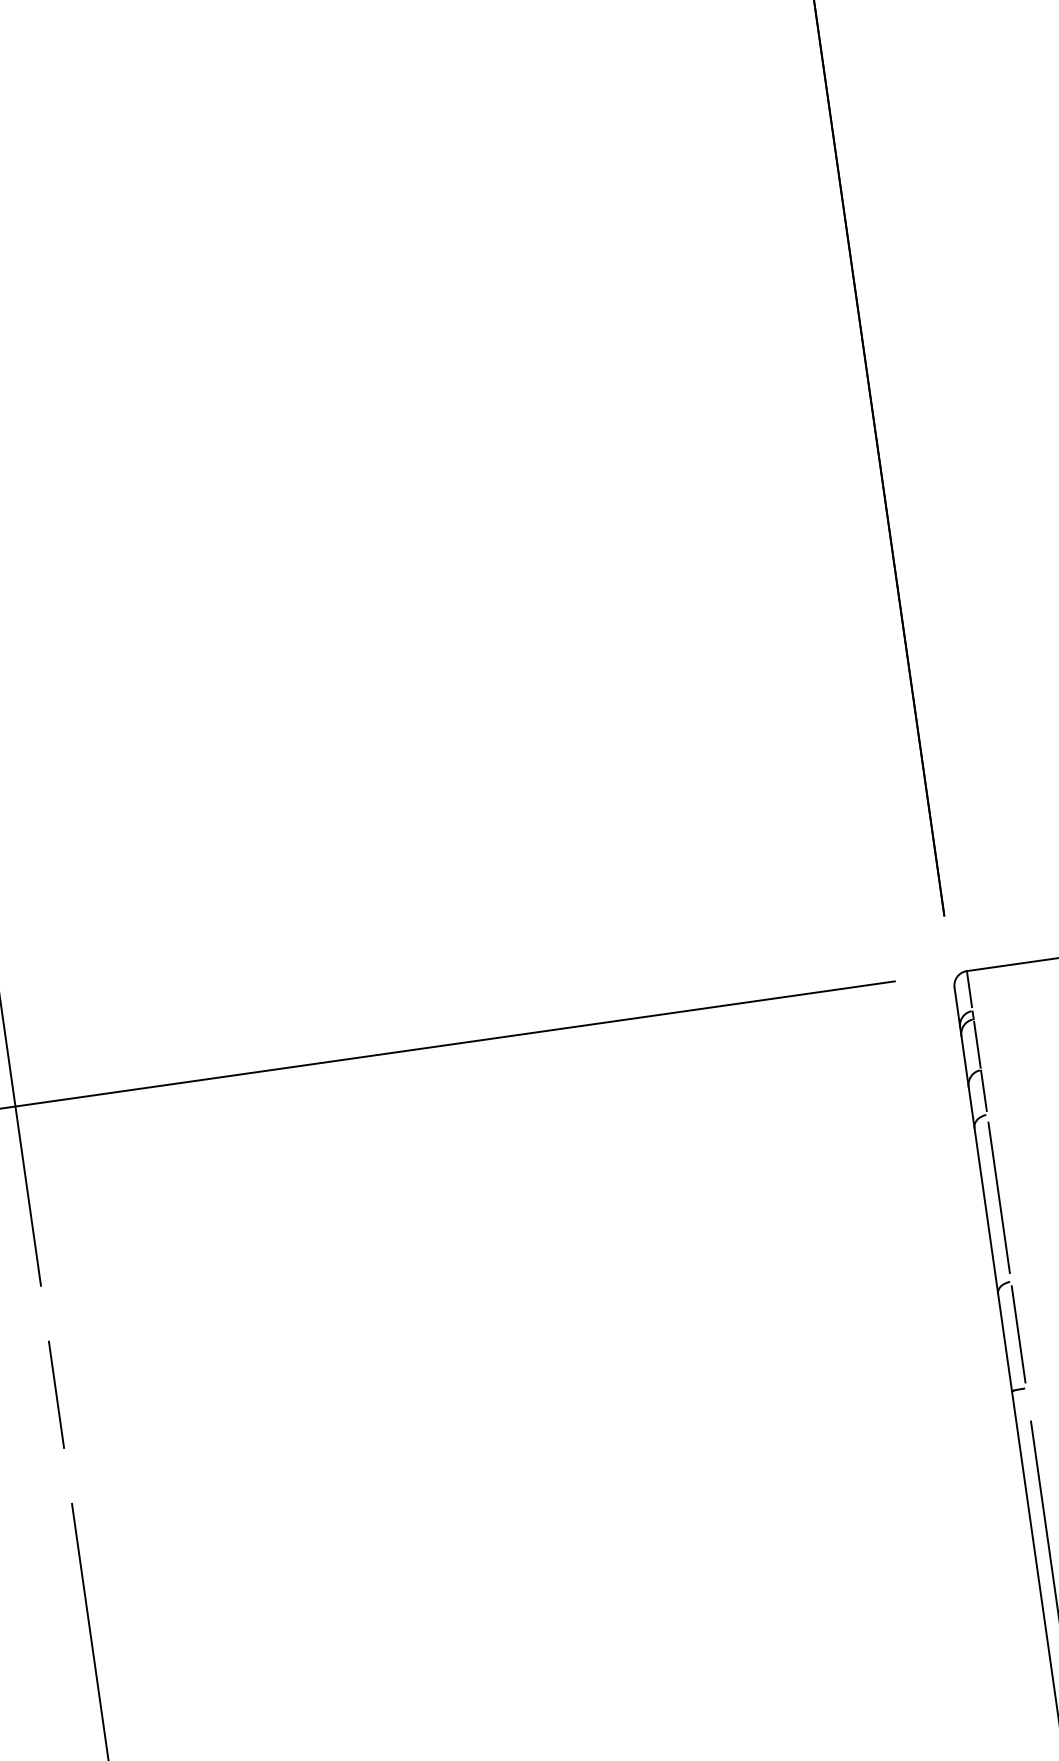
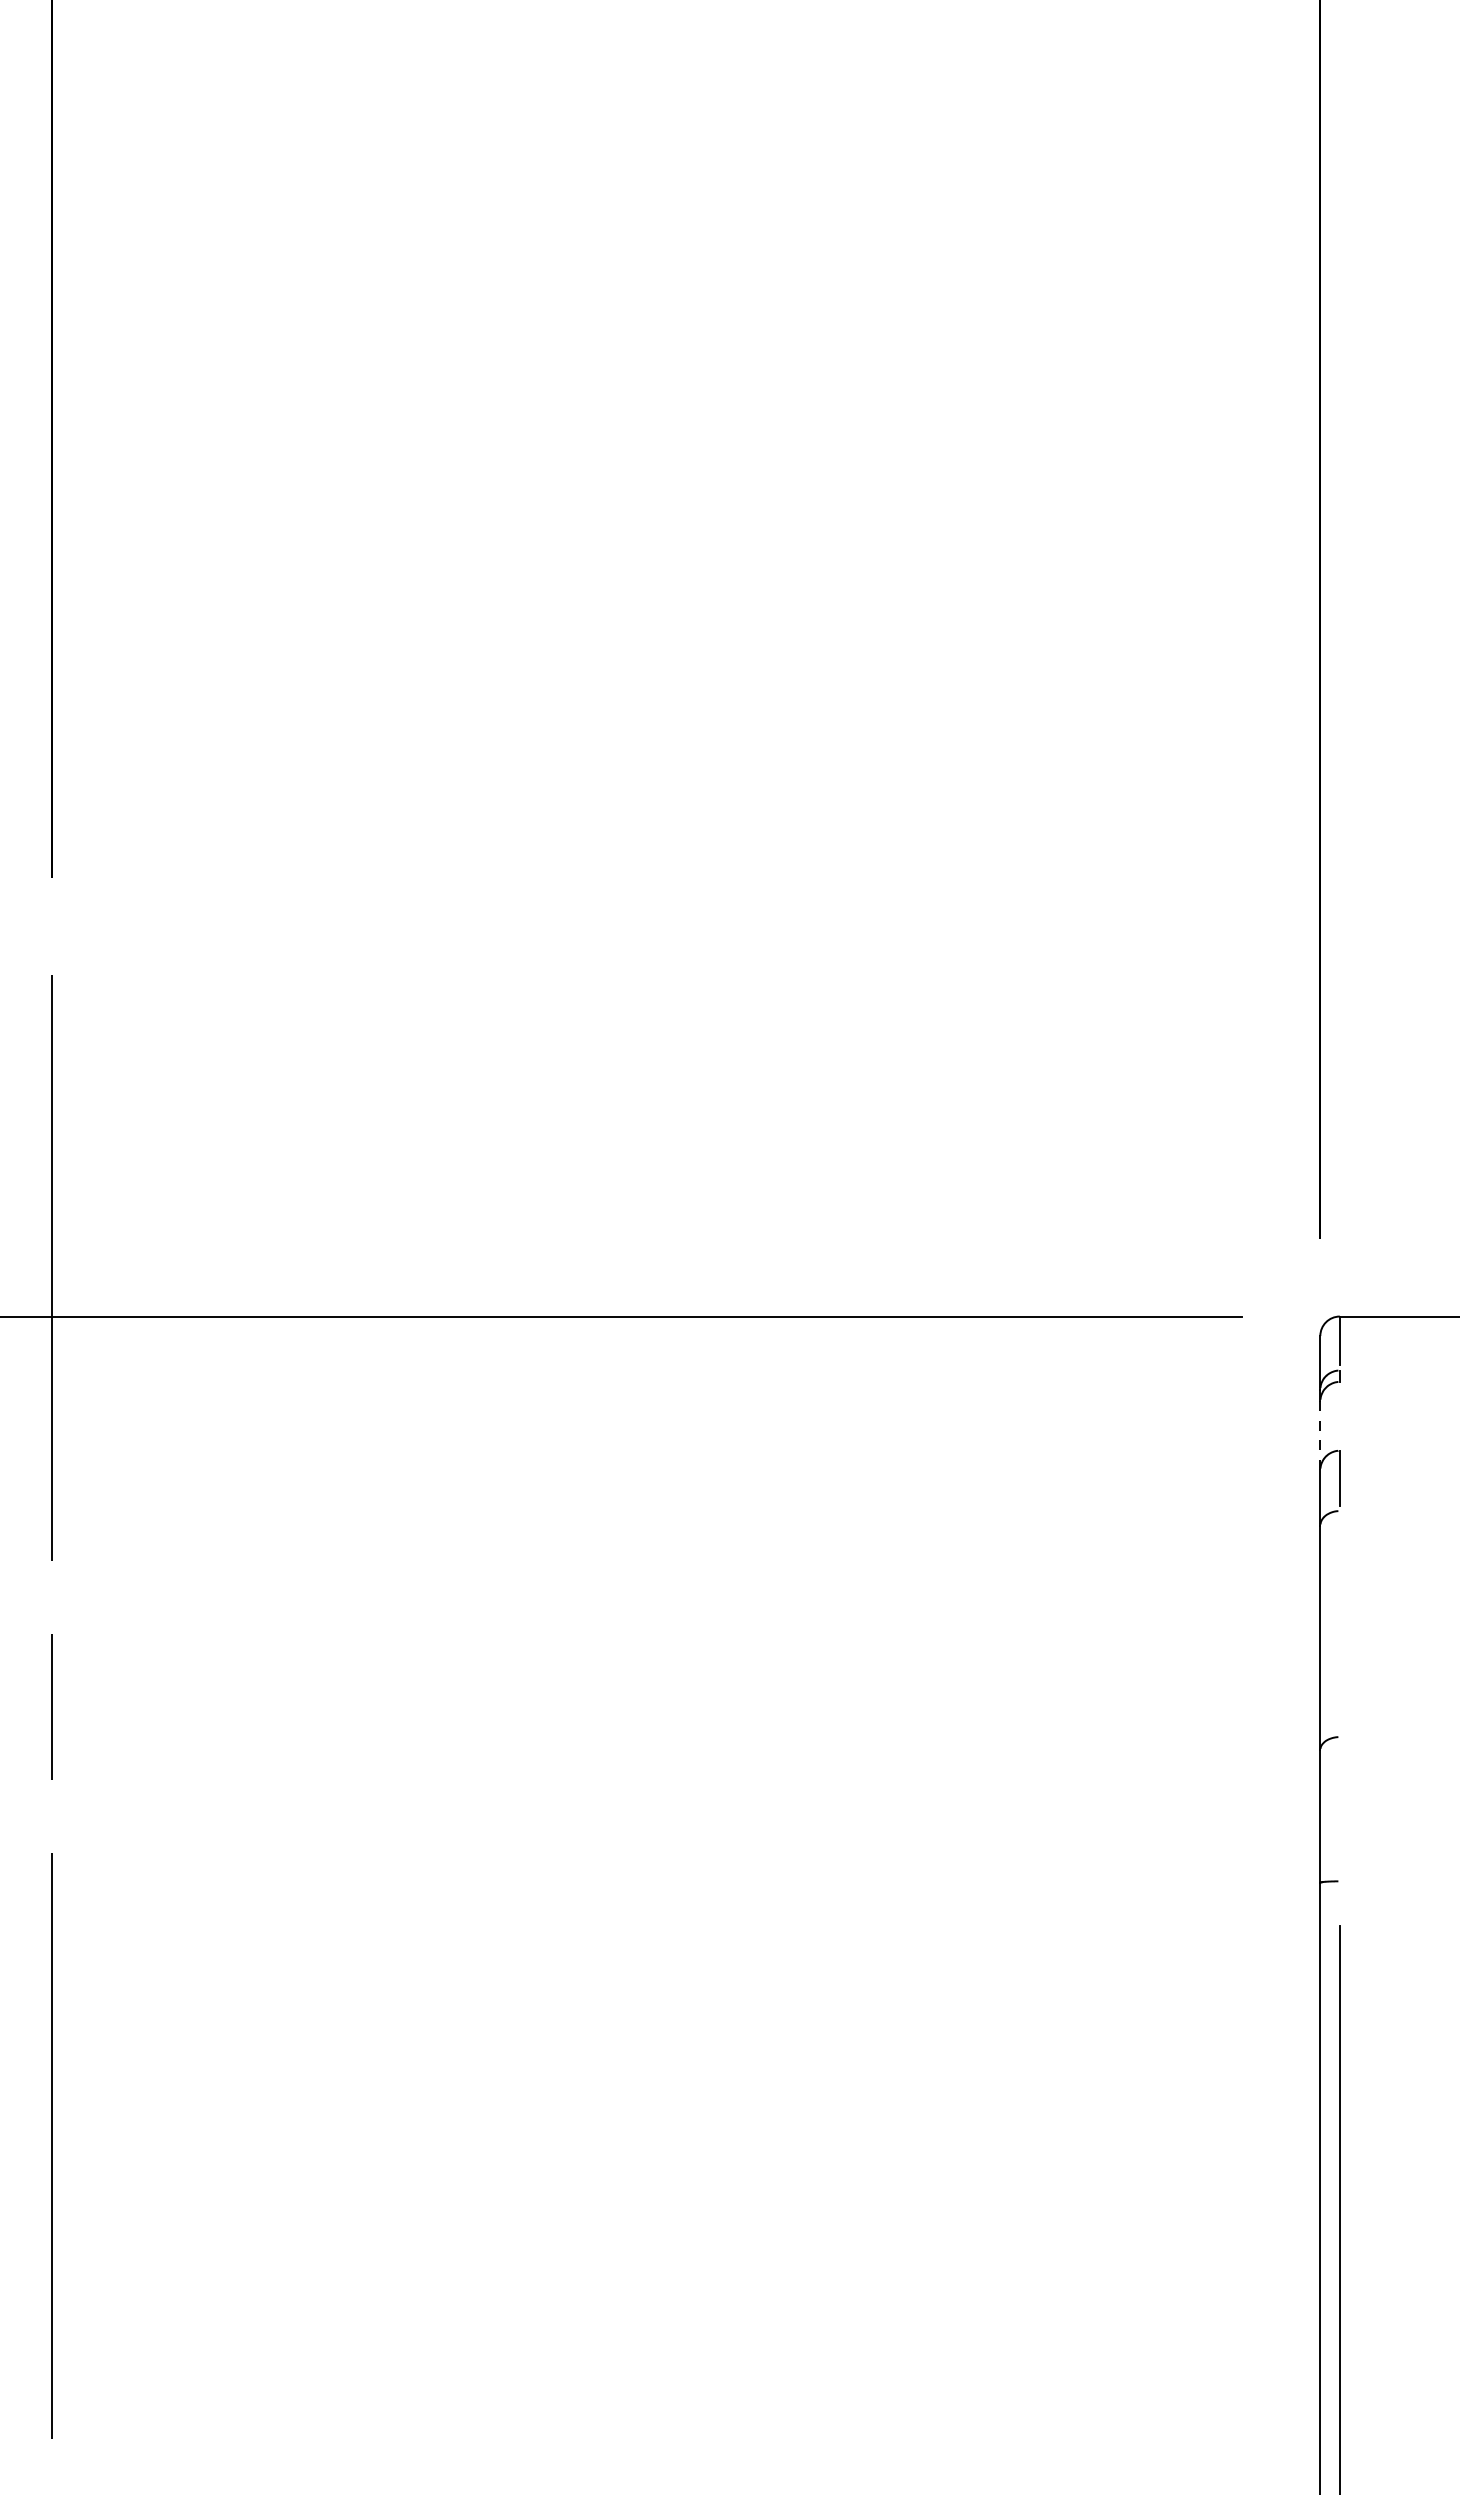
line: (977, 1044) -> (1339, 1416), removed
line: (965, 1061) -> (1320, 1436), solid -> dashed
line: (998, 1197) -> (1339, 1623), removed
line: (1018, 1334) -> (1339, 1808), removed

